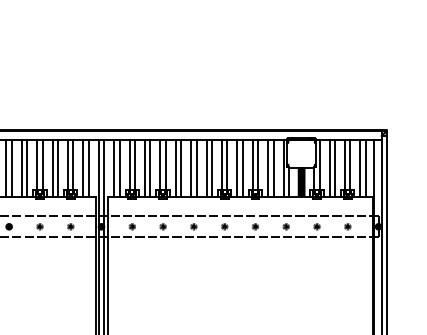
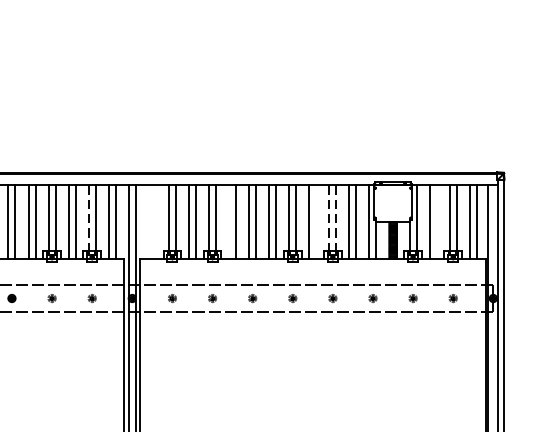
line: (68, 165) -> (89, 218), solid -> dashed
line: (252, 165) -> (329, 218), solid -> dashed
line: (258, 165) -> (336, 218), solid -> dashed
line: (114, 168) -> (149, 222), removed
line: (119, 168) -> (155, 222), removed
line: (175, 168) -> (228, 222), removed
line: (242, 168) -> (316, 222), removed
line: (335, 168) -> (437, 222), removed

